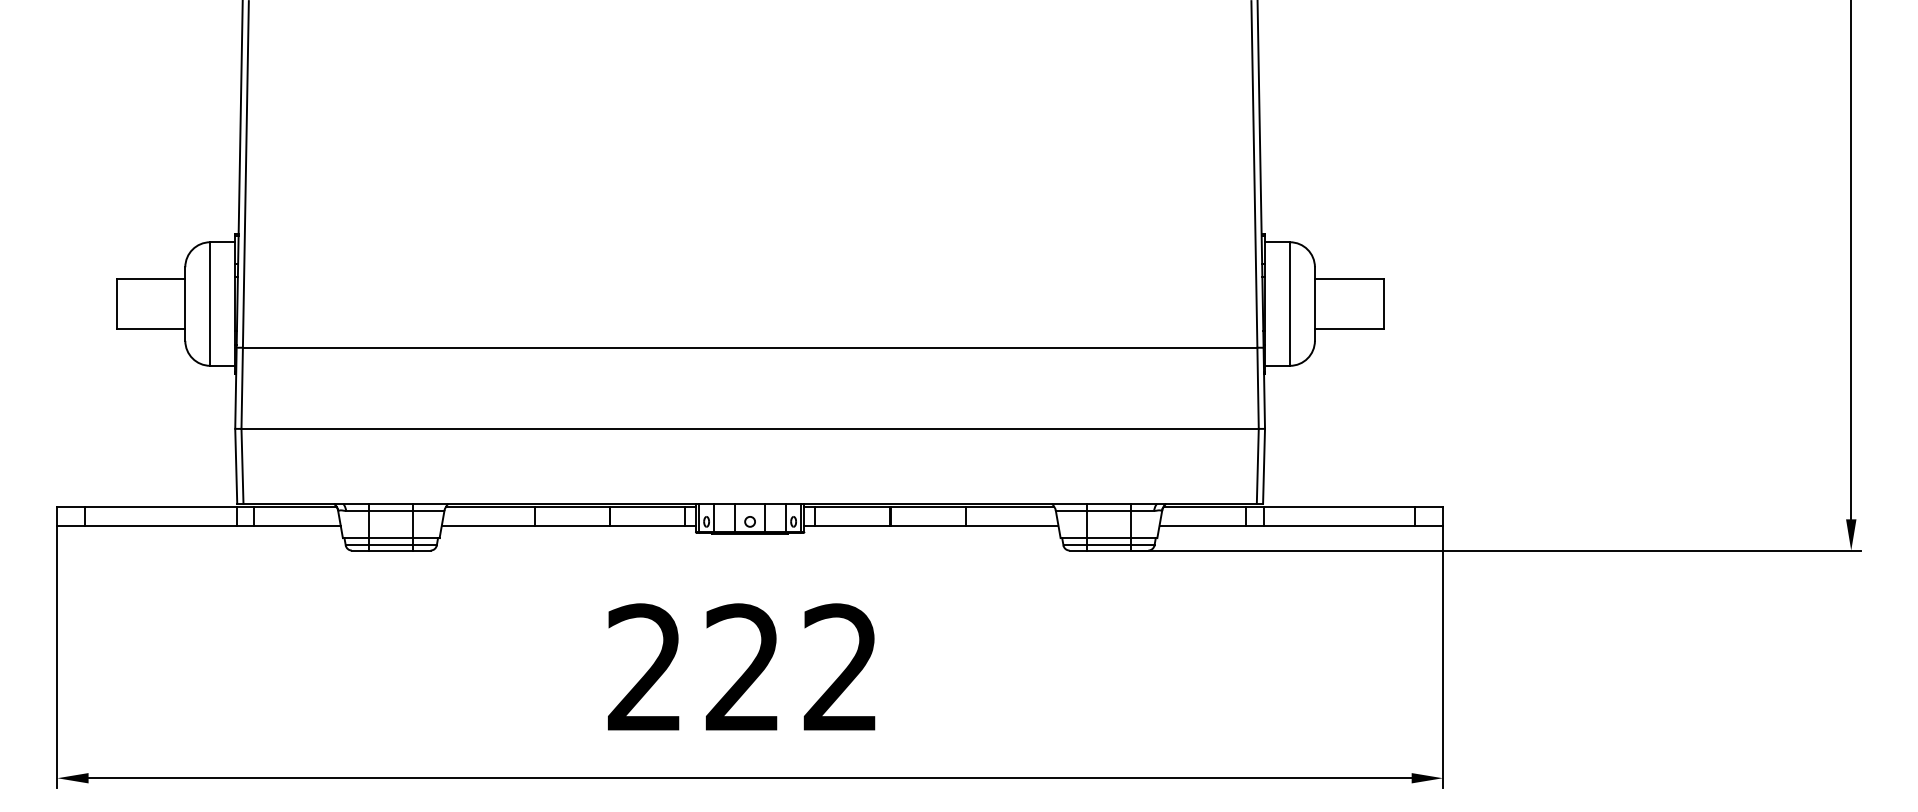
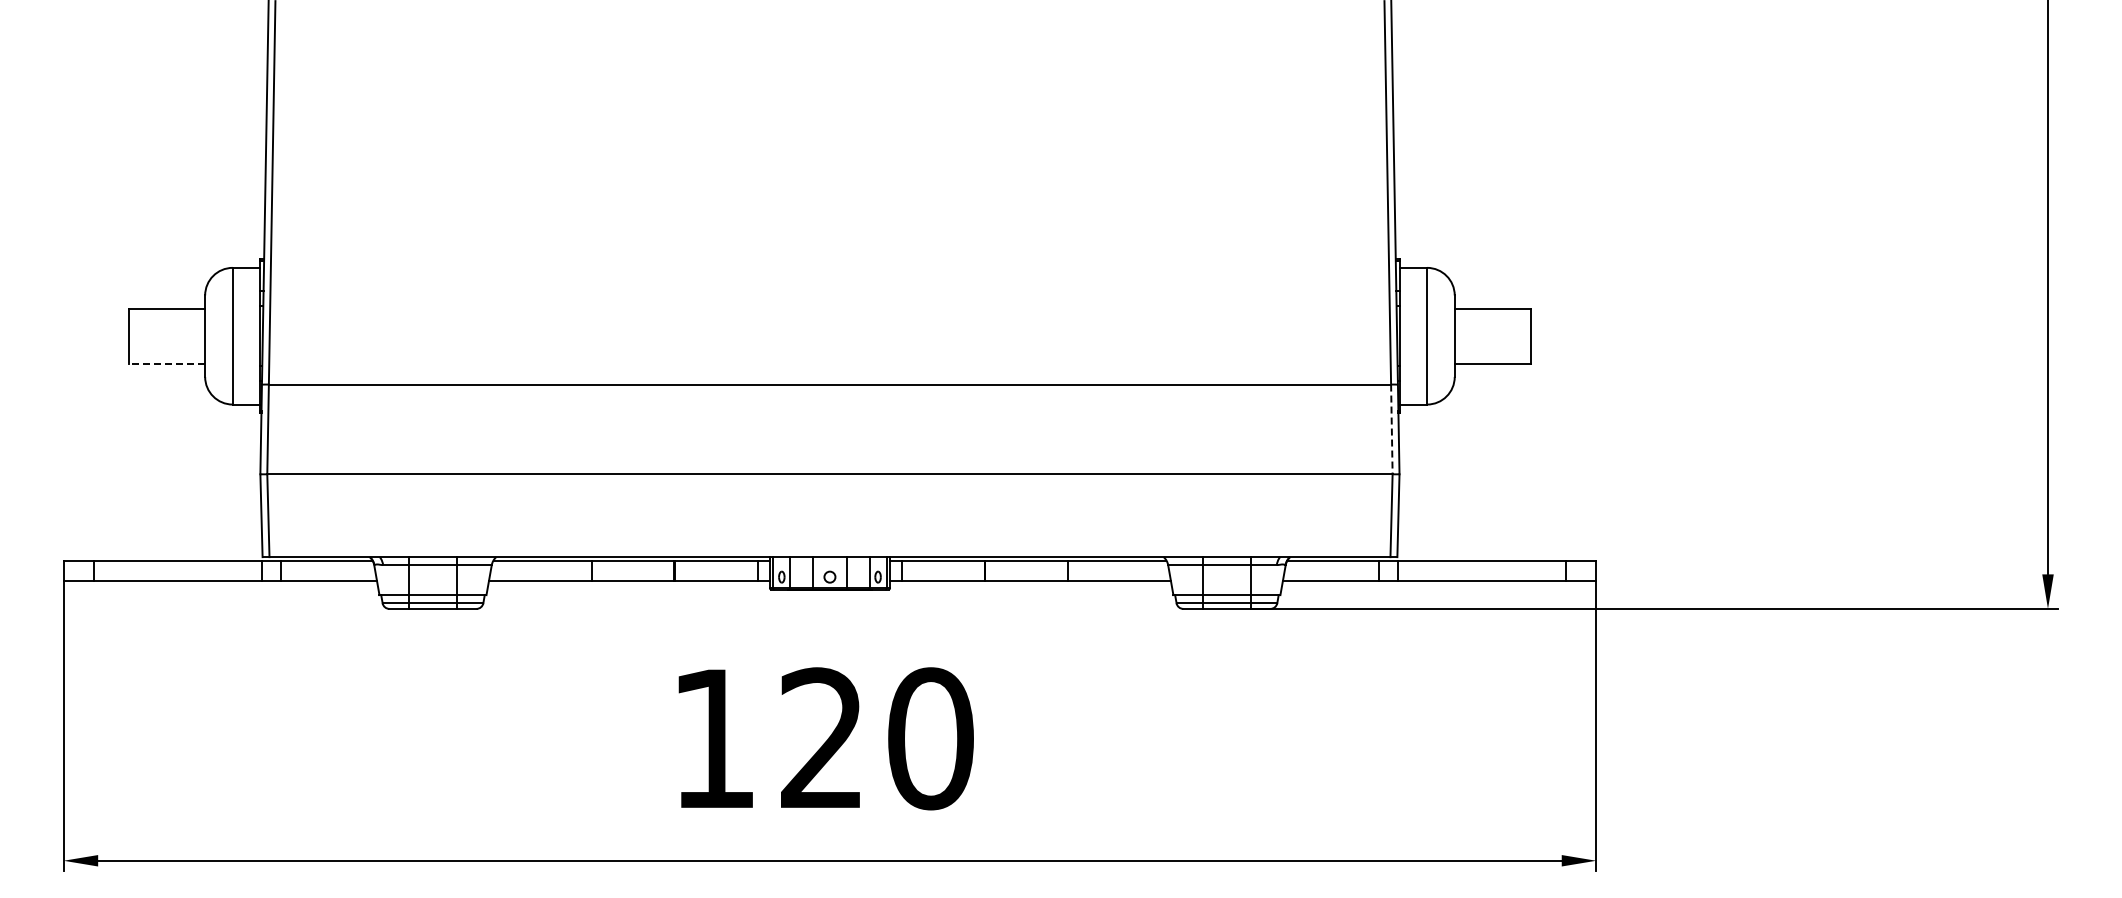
line: (151, 328) -> (167, 363), solid -> dashed
line: (1257, 388) -> (1391, 429), solid -> dashed
text: (743, 667) -> (822, 738), 222 -> 120

